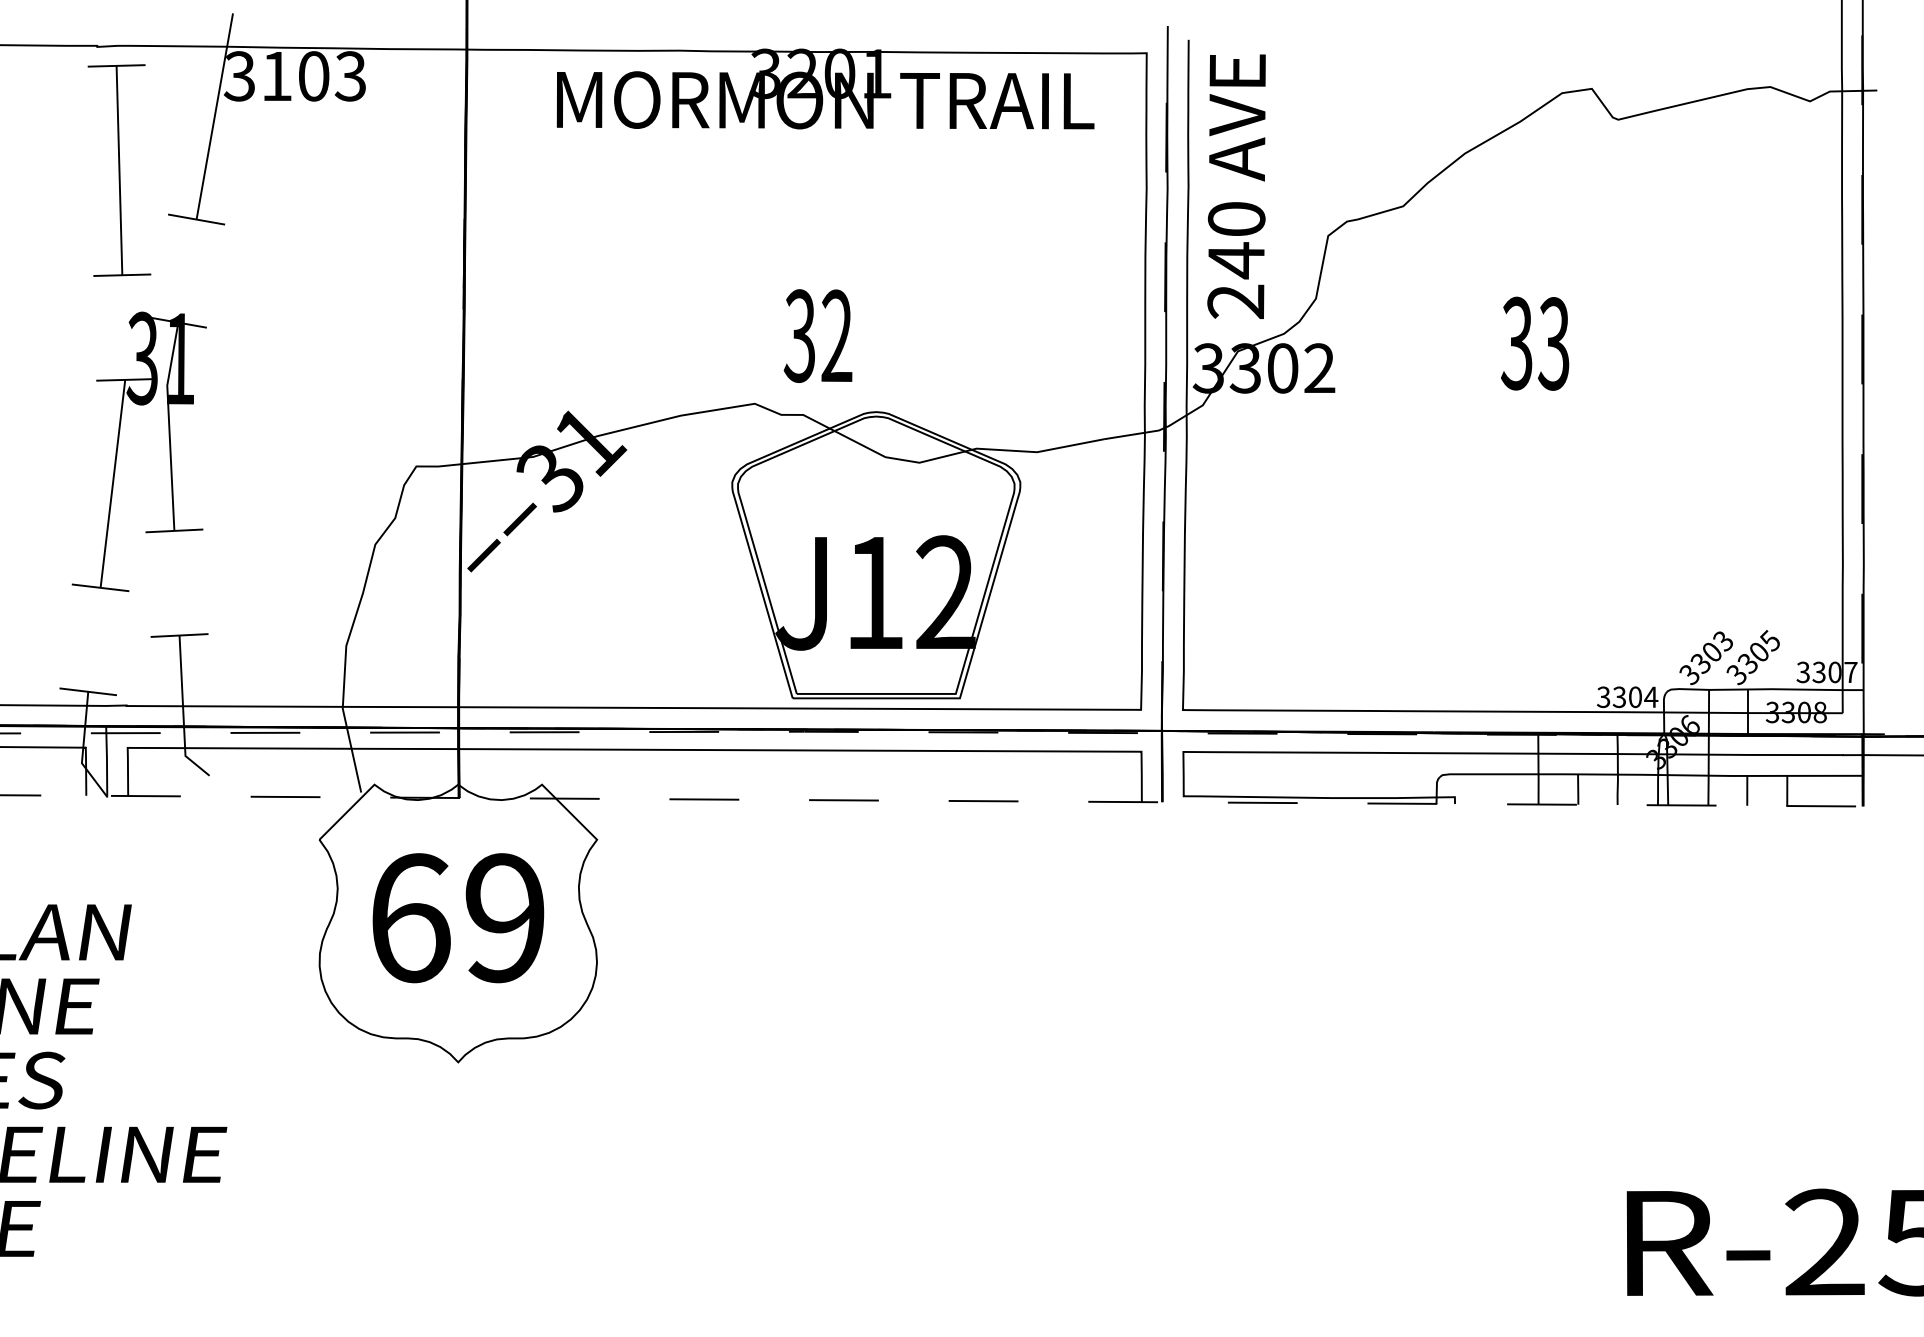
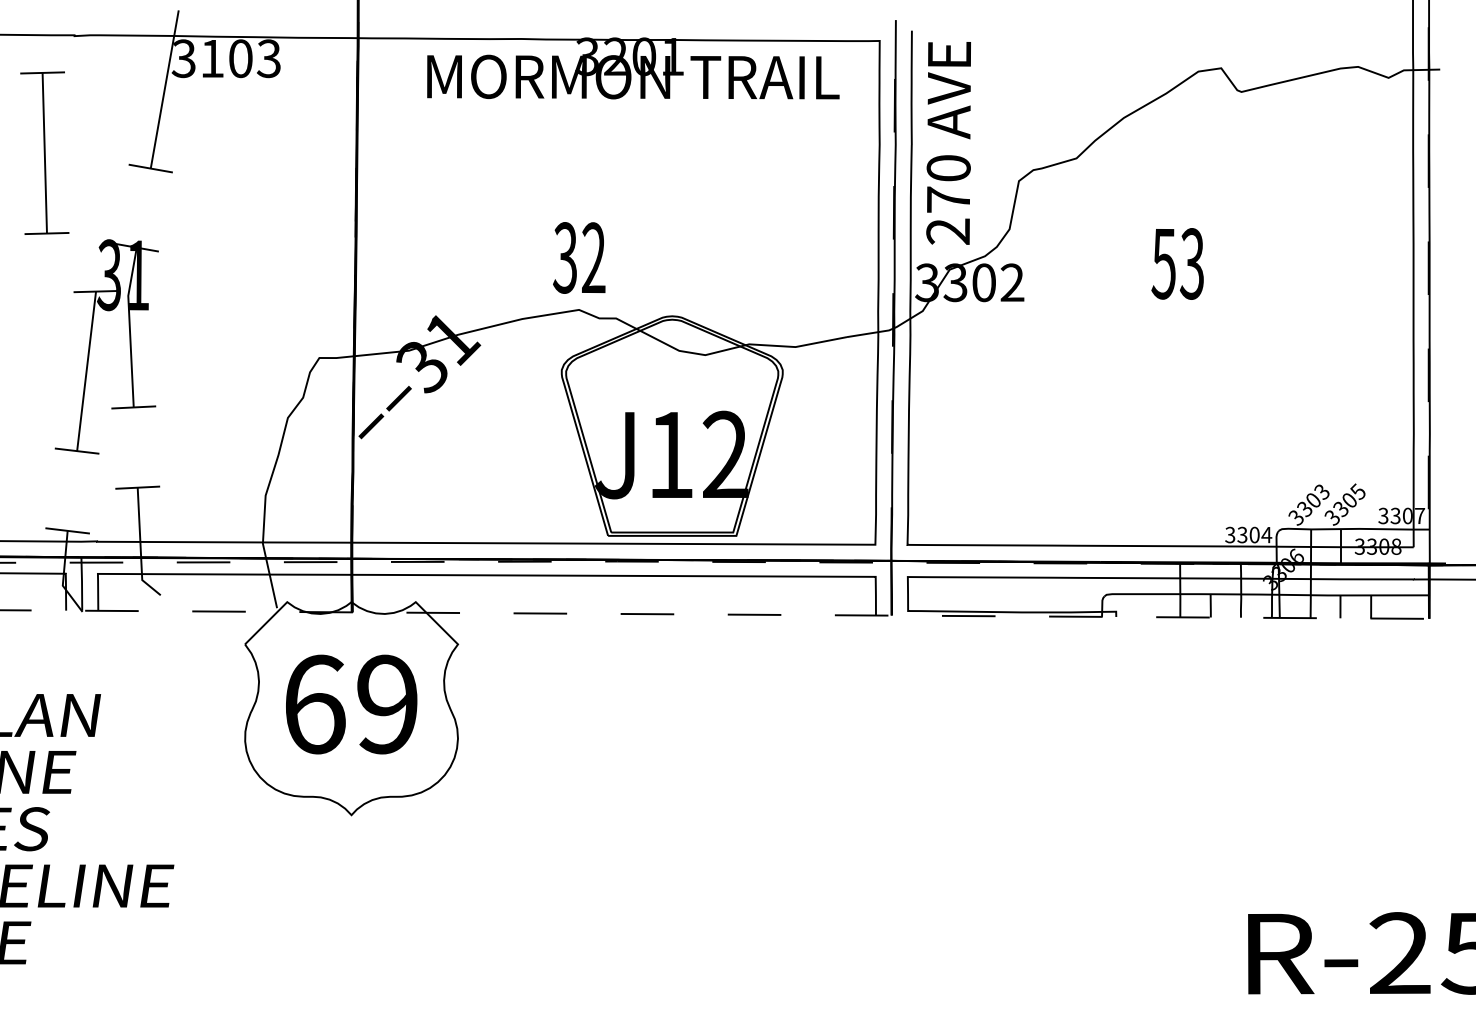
part: (119, 170) -> (44, 153), moved
text: (1236, 260) -> (948, 199), 240 -> 270
text: (817, 335) -> (578, 257), moved
text: (1516, 343) -> (1163, 263), 33 -> 53

